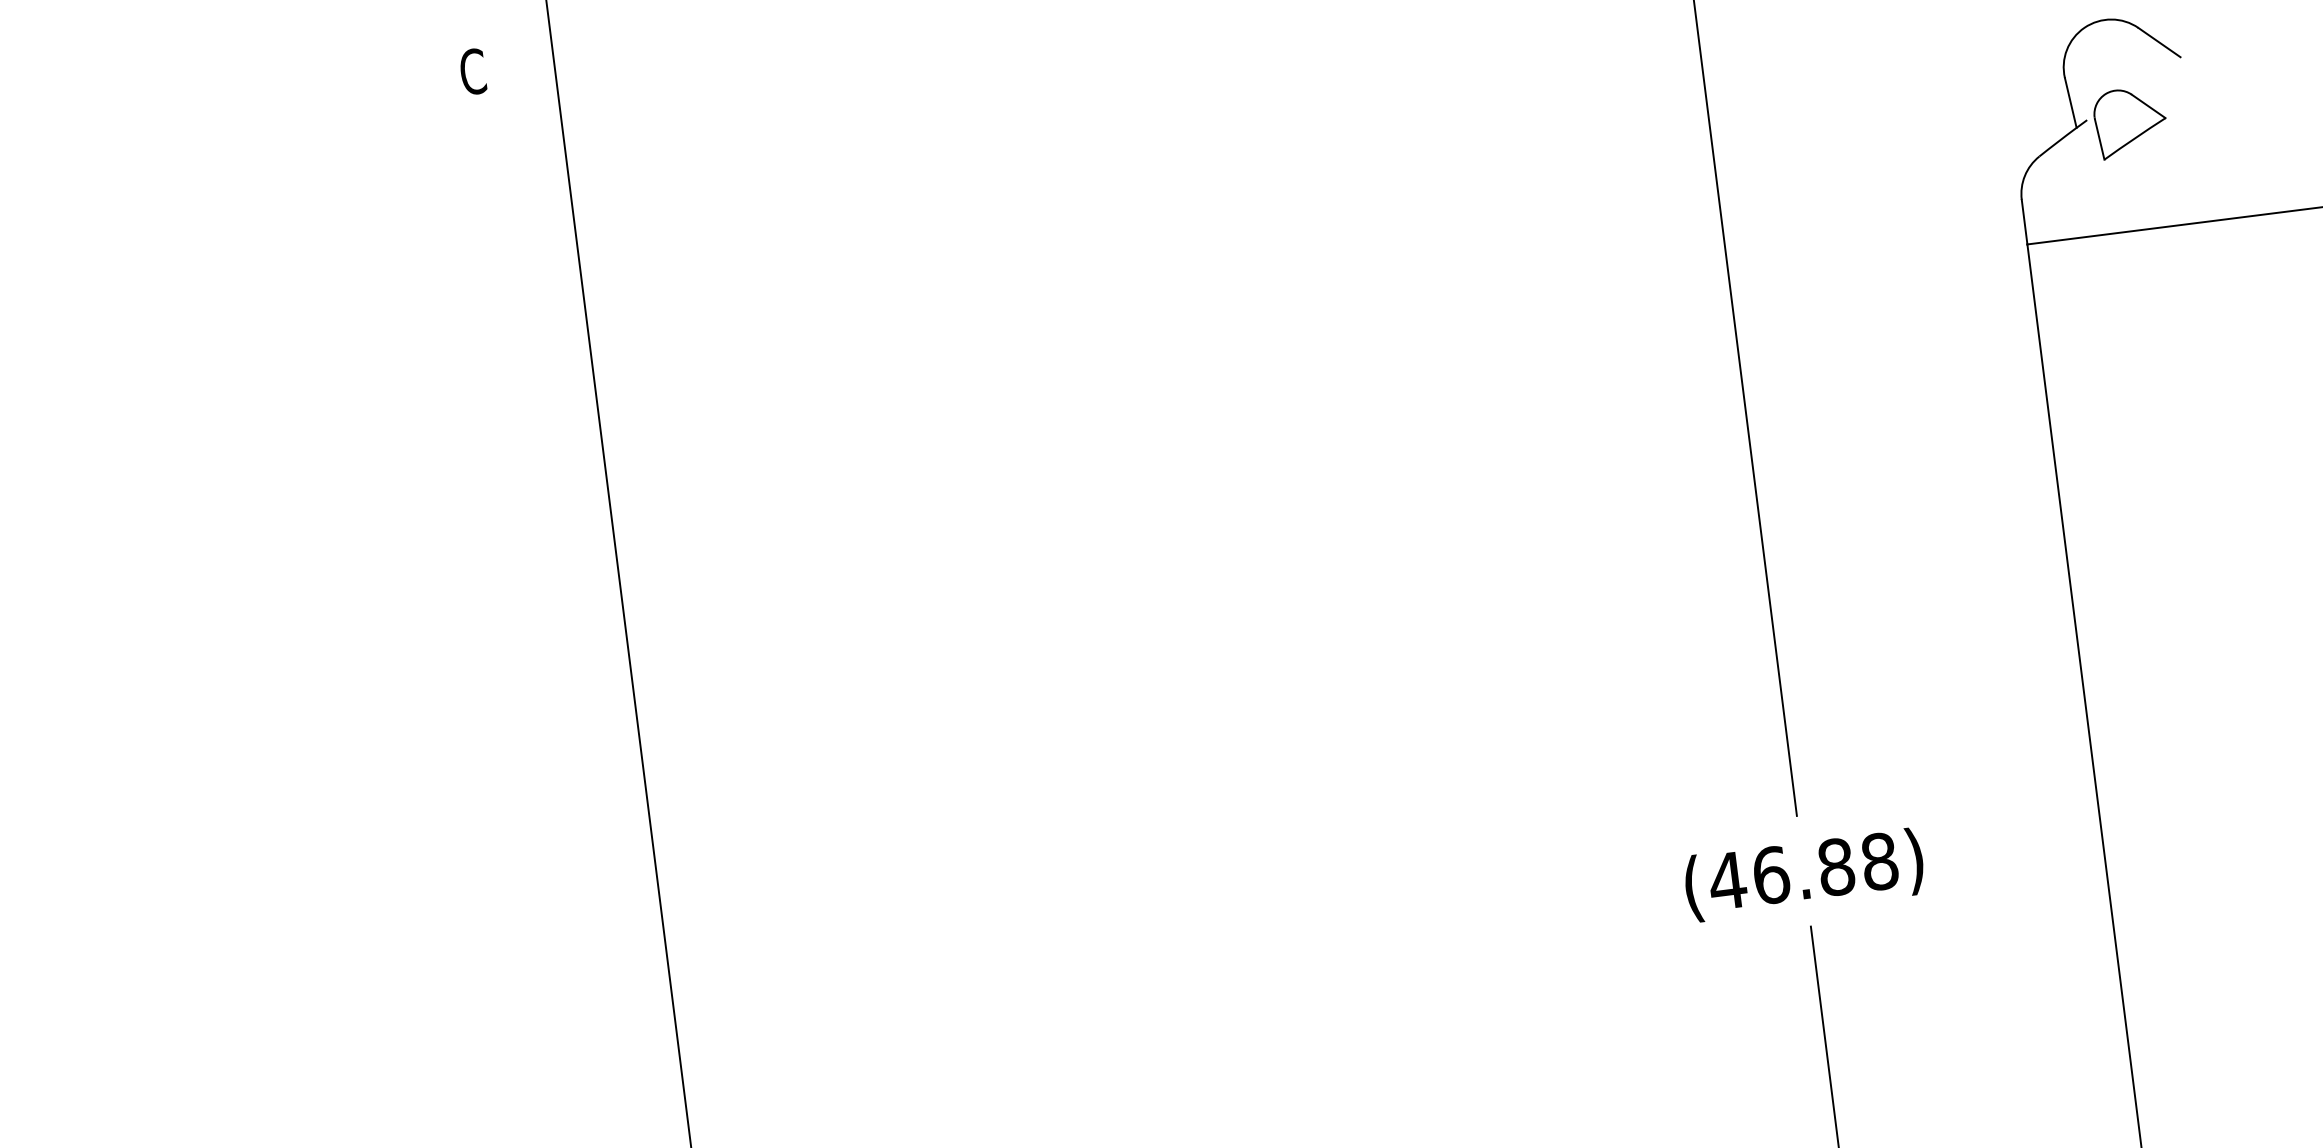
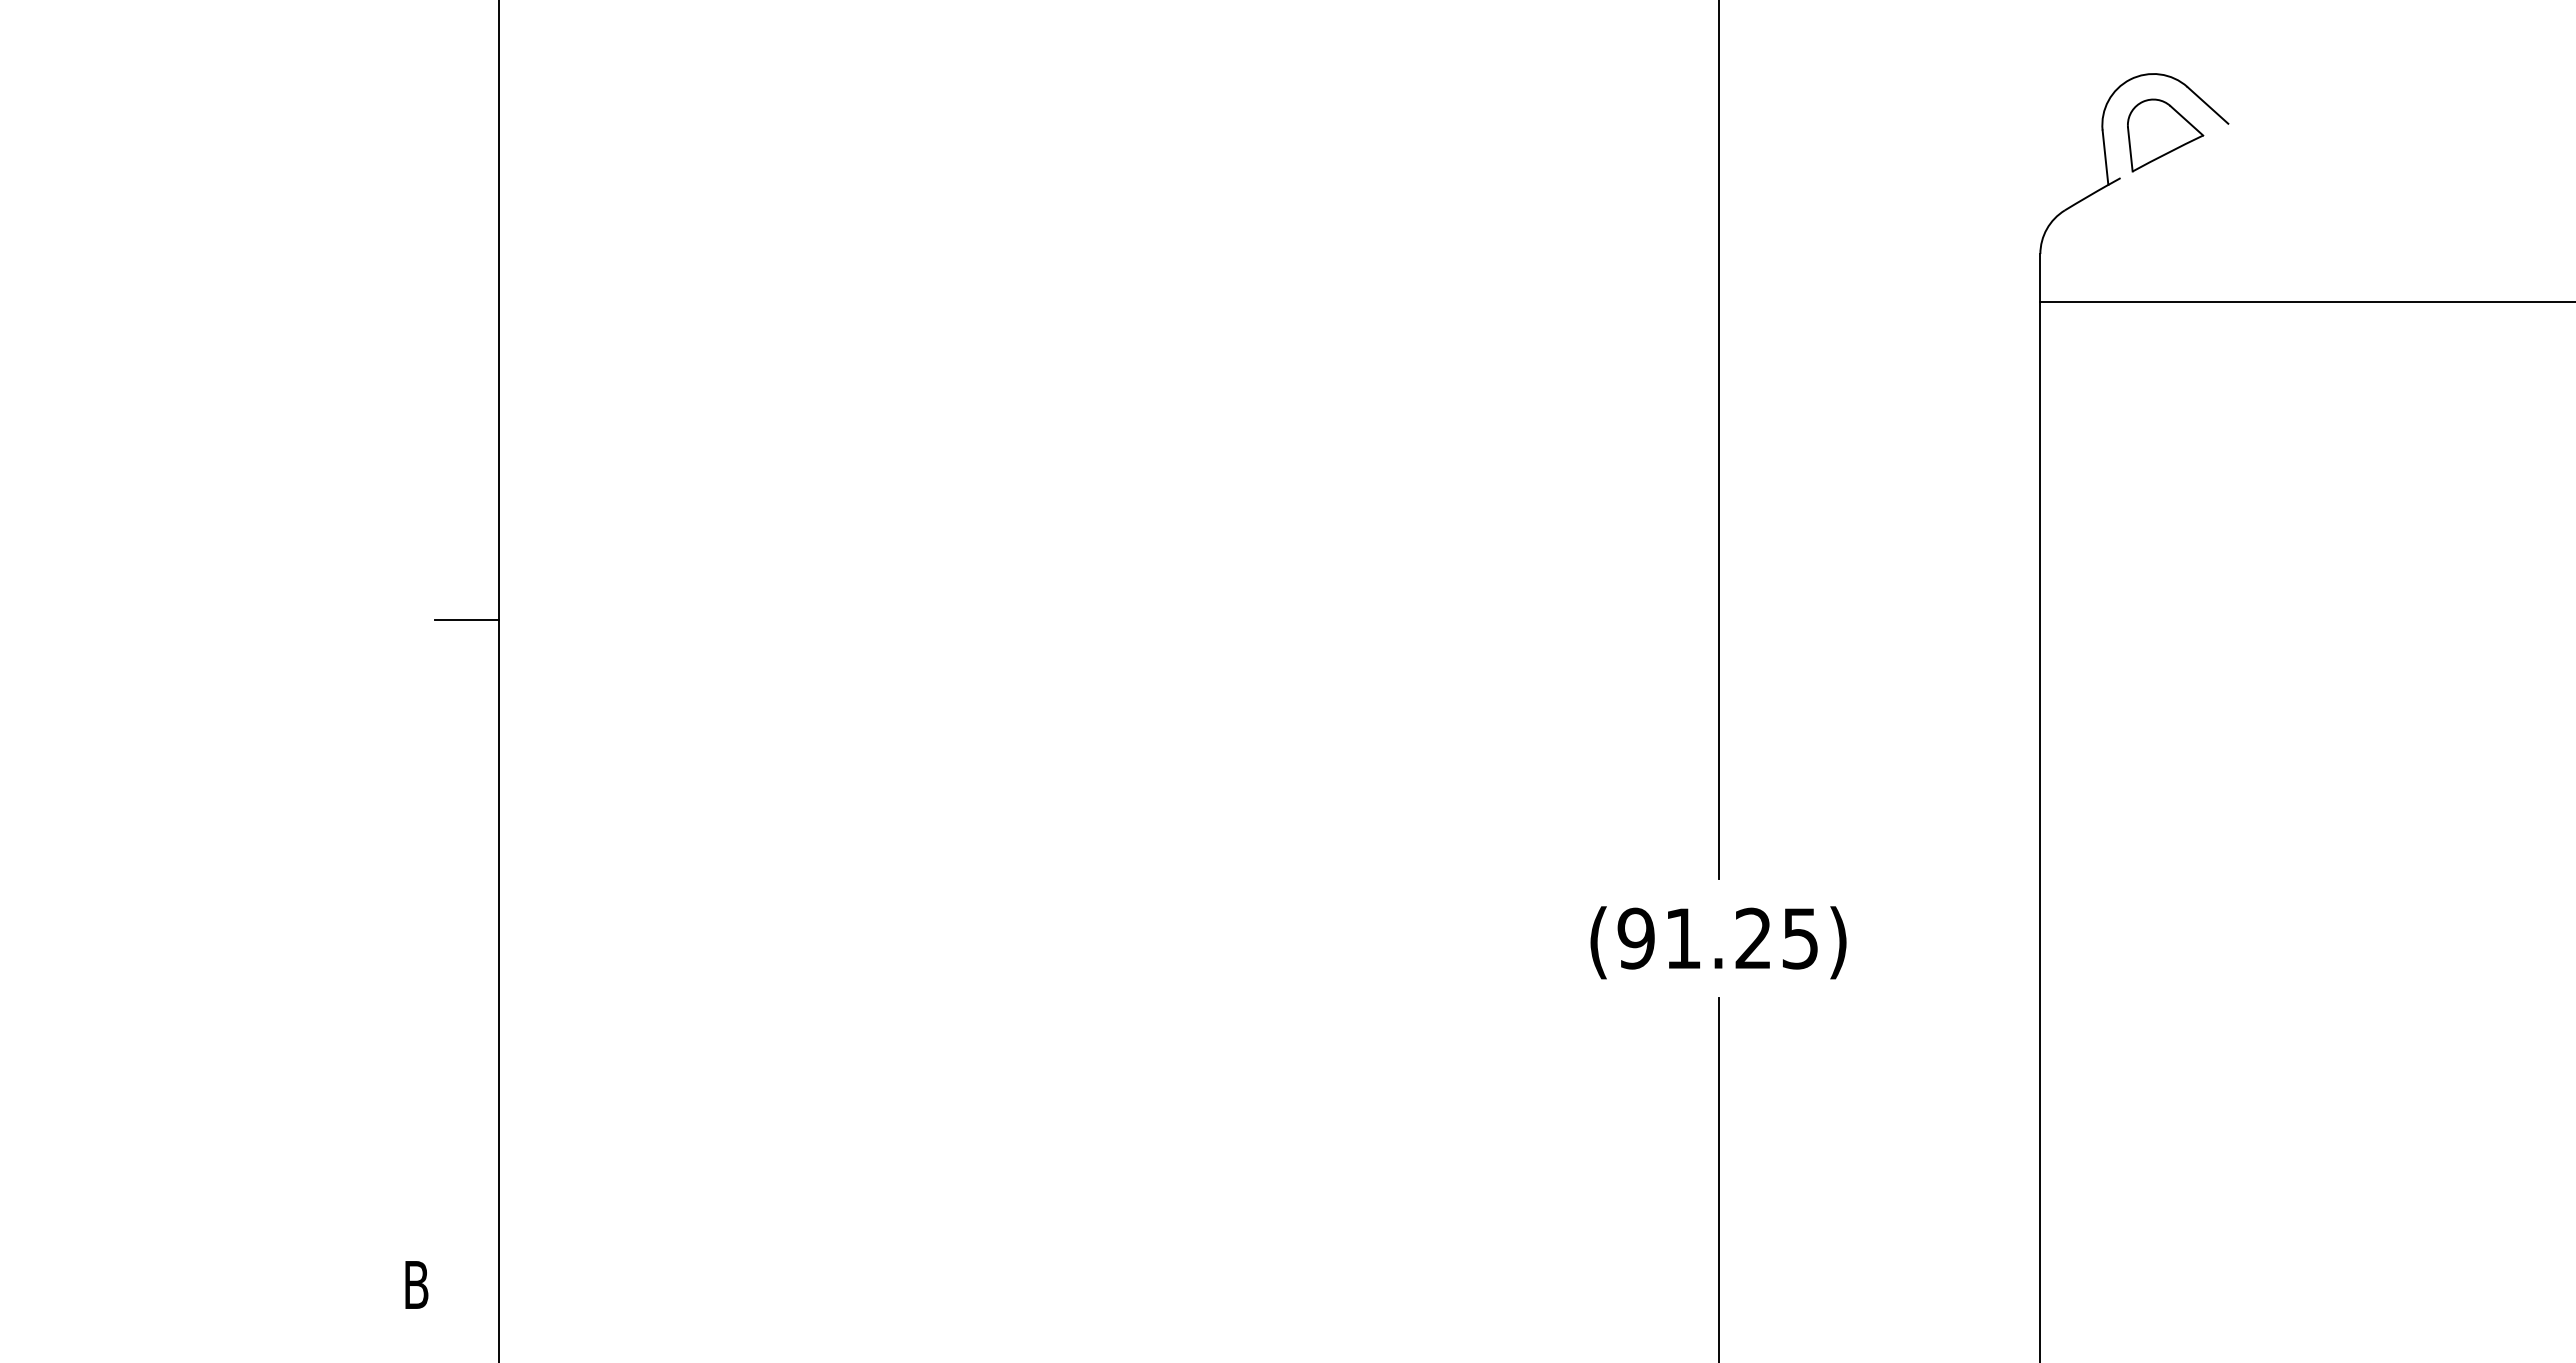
part: (2130, 122) -> (2165, 135), moved
line: (607, 723) -> (466, 620), added
text: (1802, 871) -> (1717, 938), (46.88) -> (91.25)

